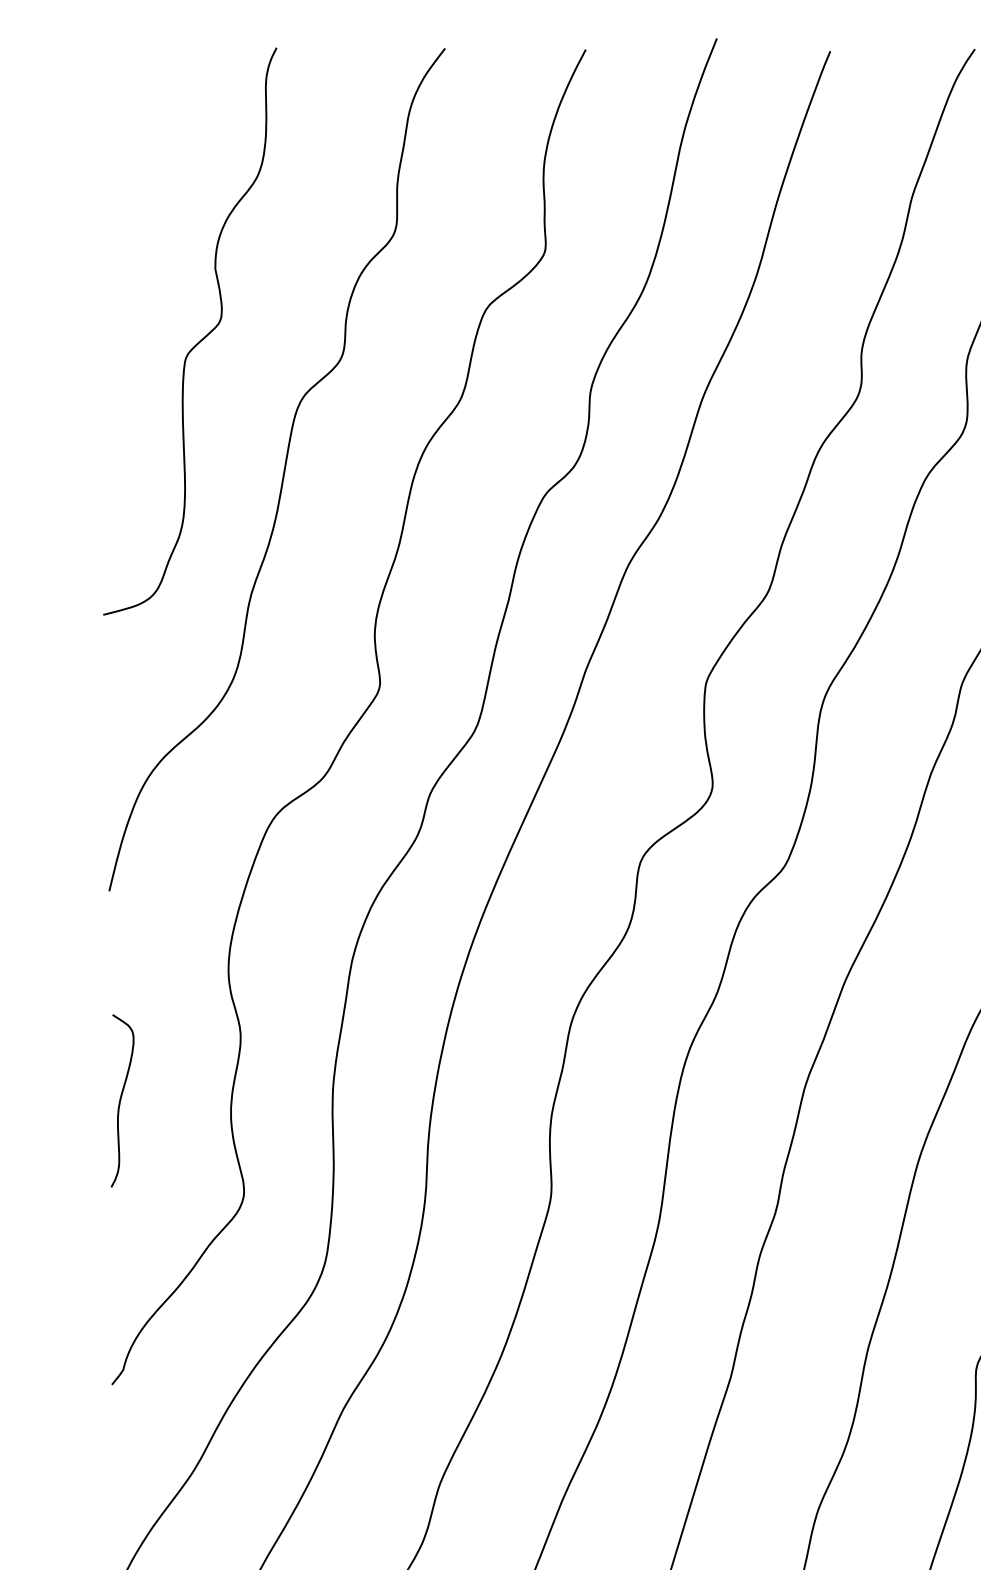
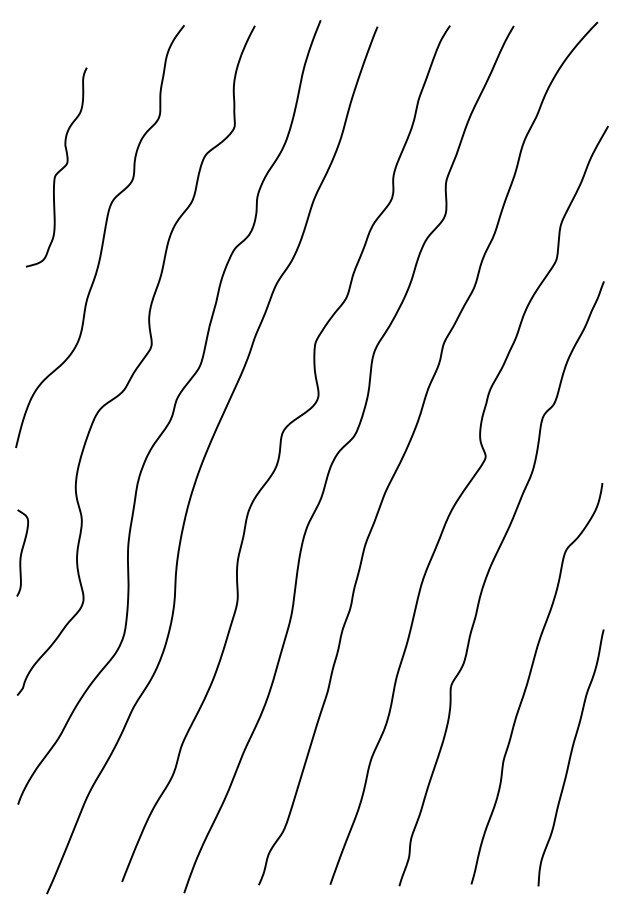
part: (190, 332) -> (56, 167), size x0.7

